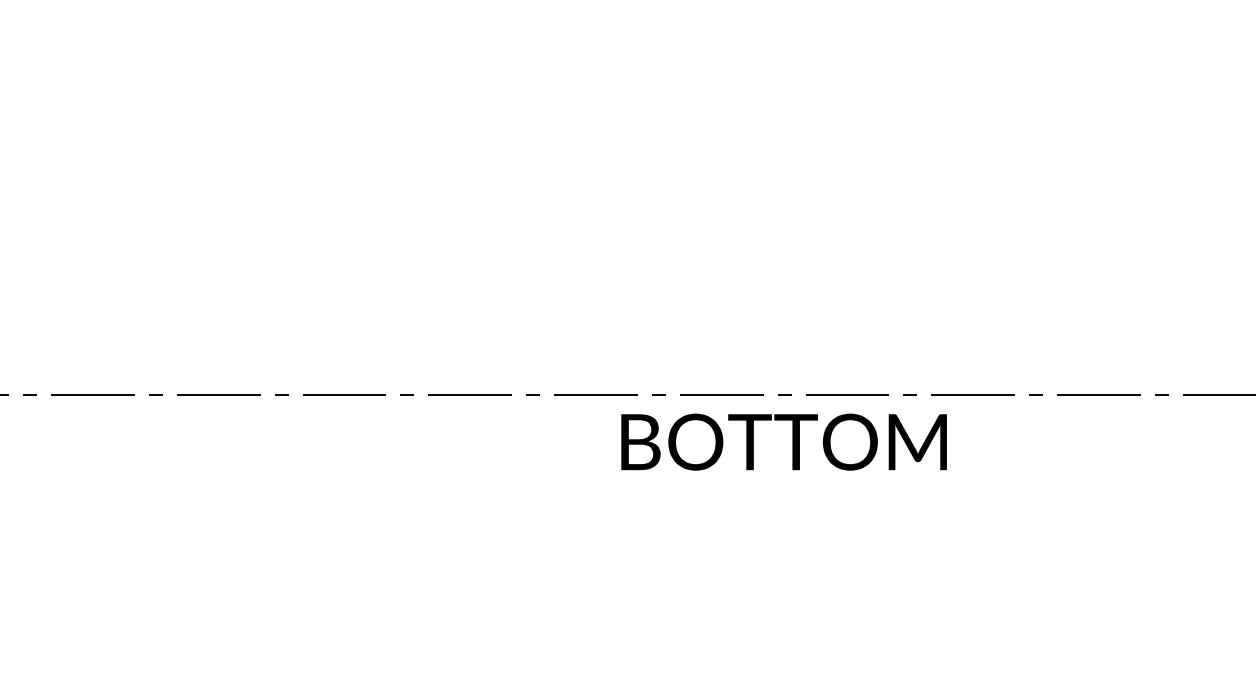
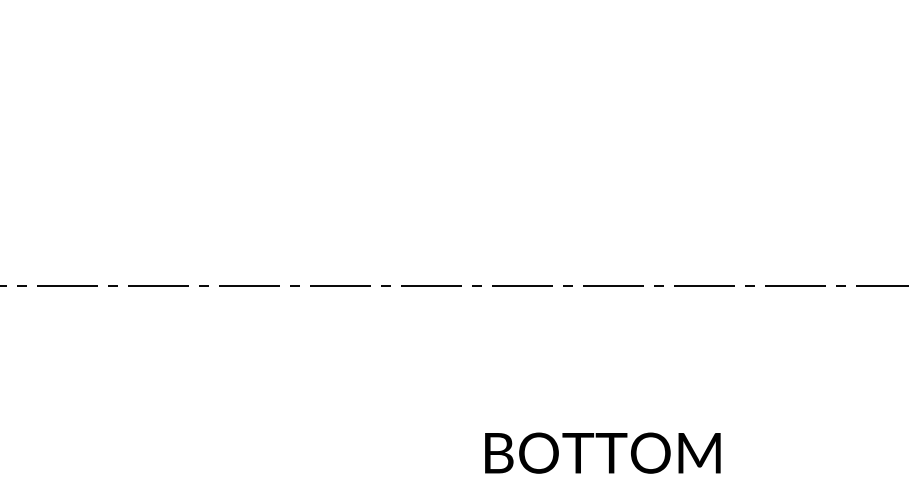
text: (783, 441) -> (602, 452), moved

